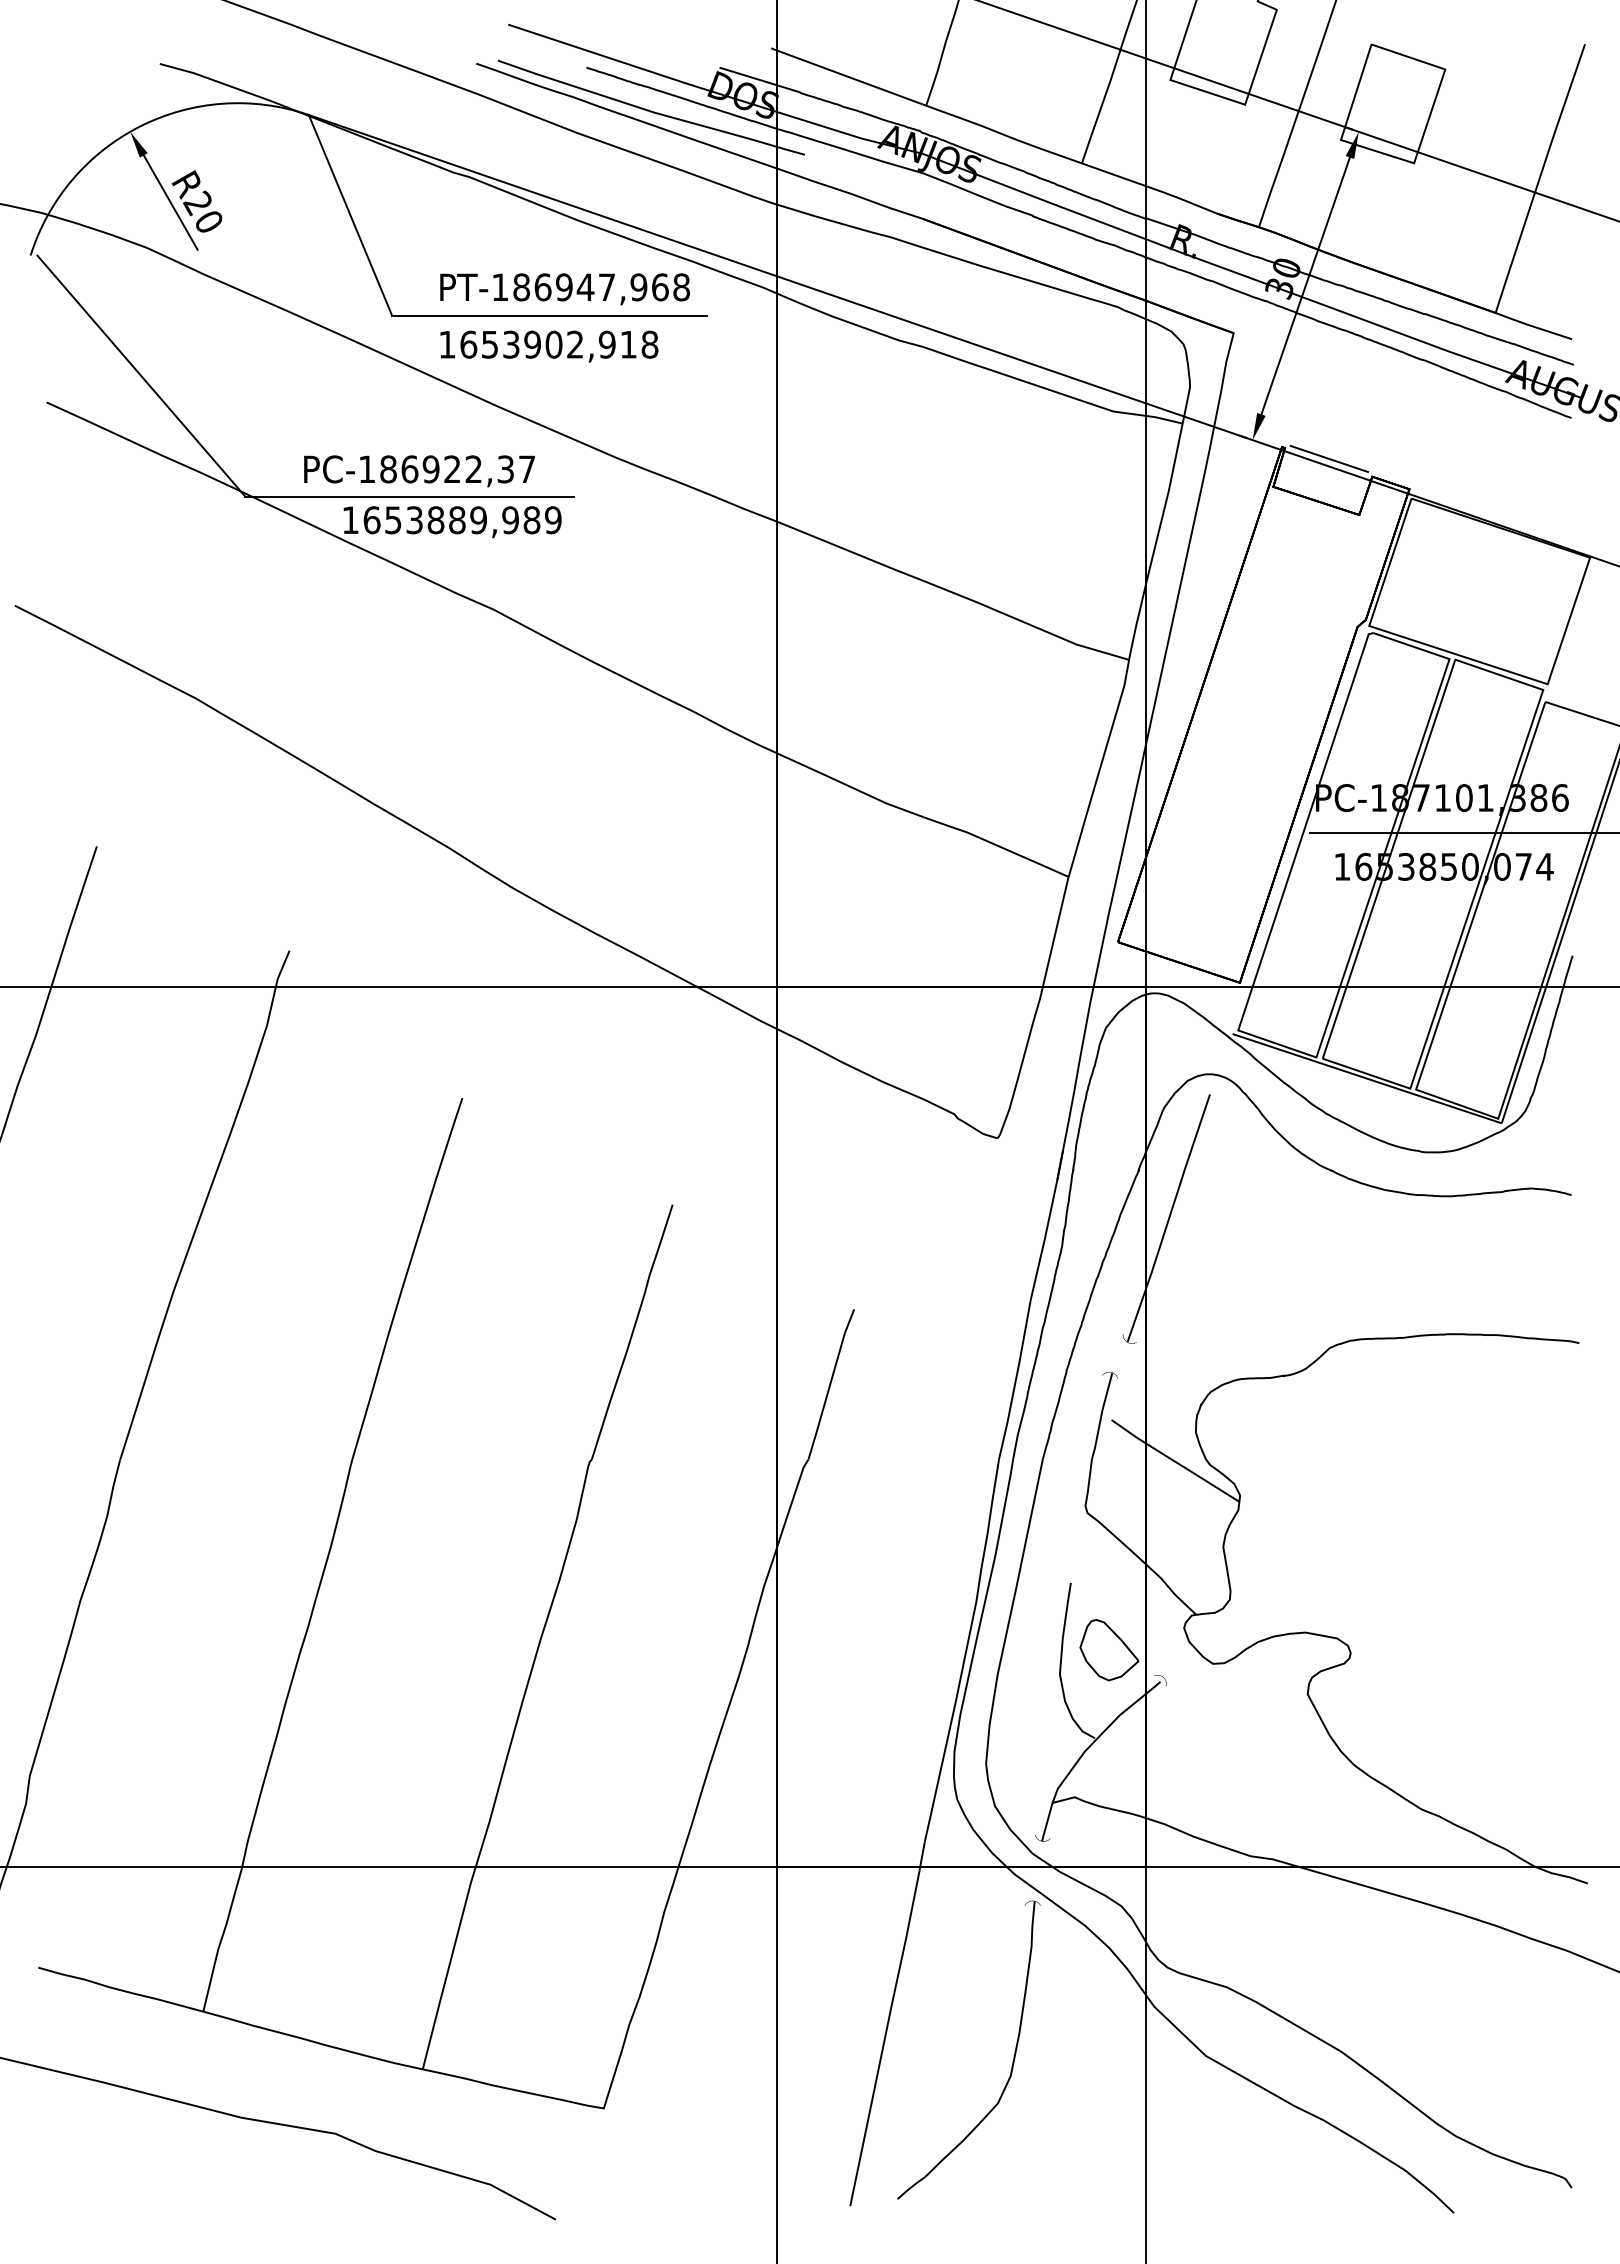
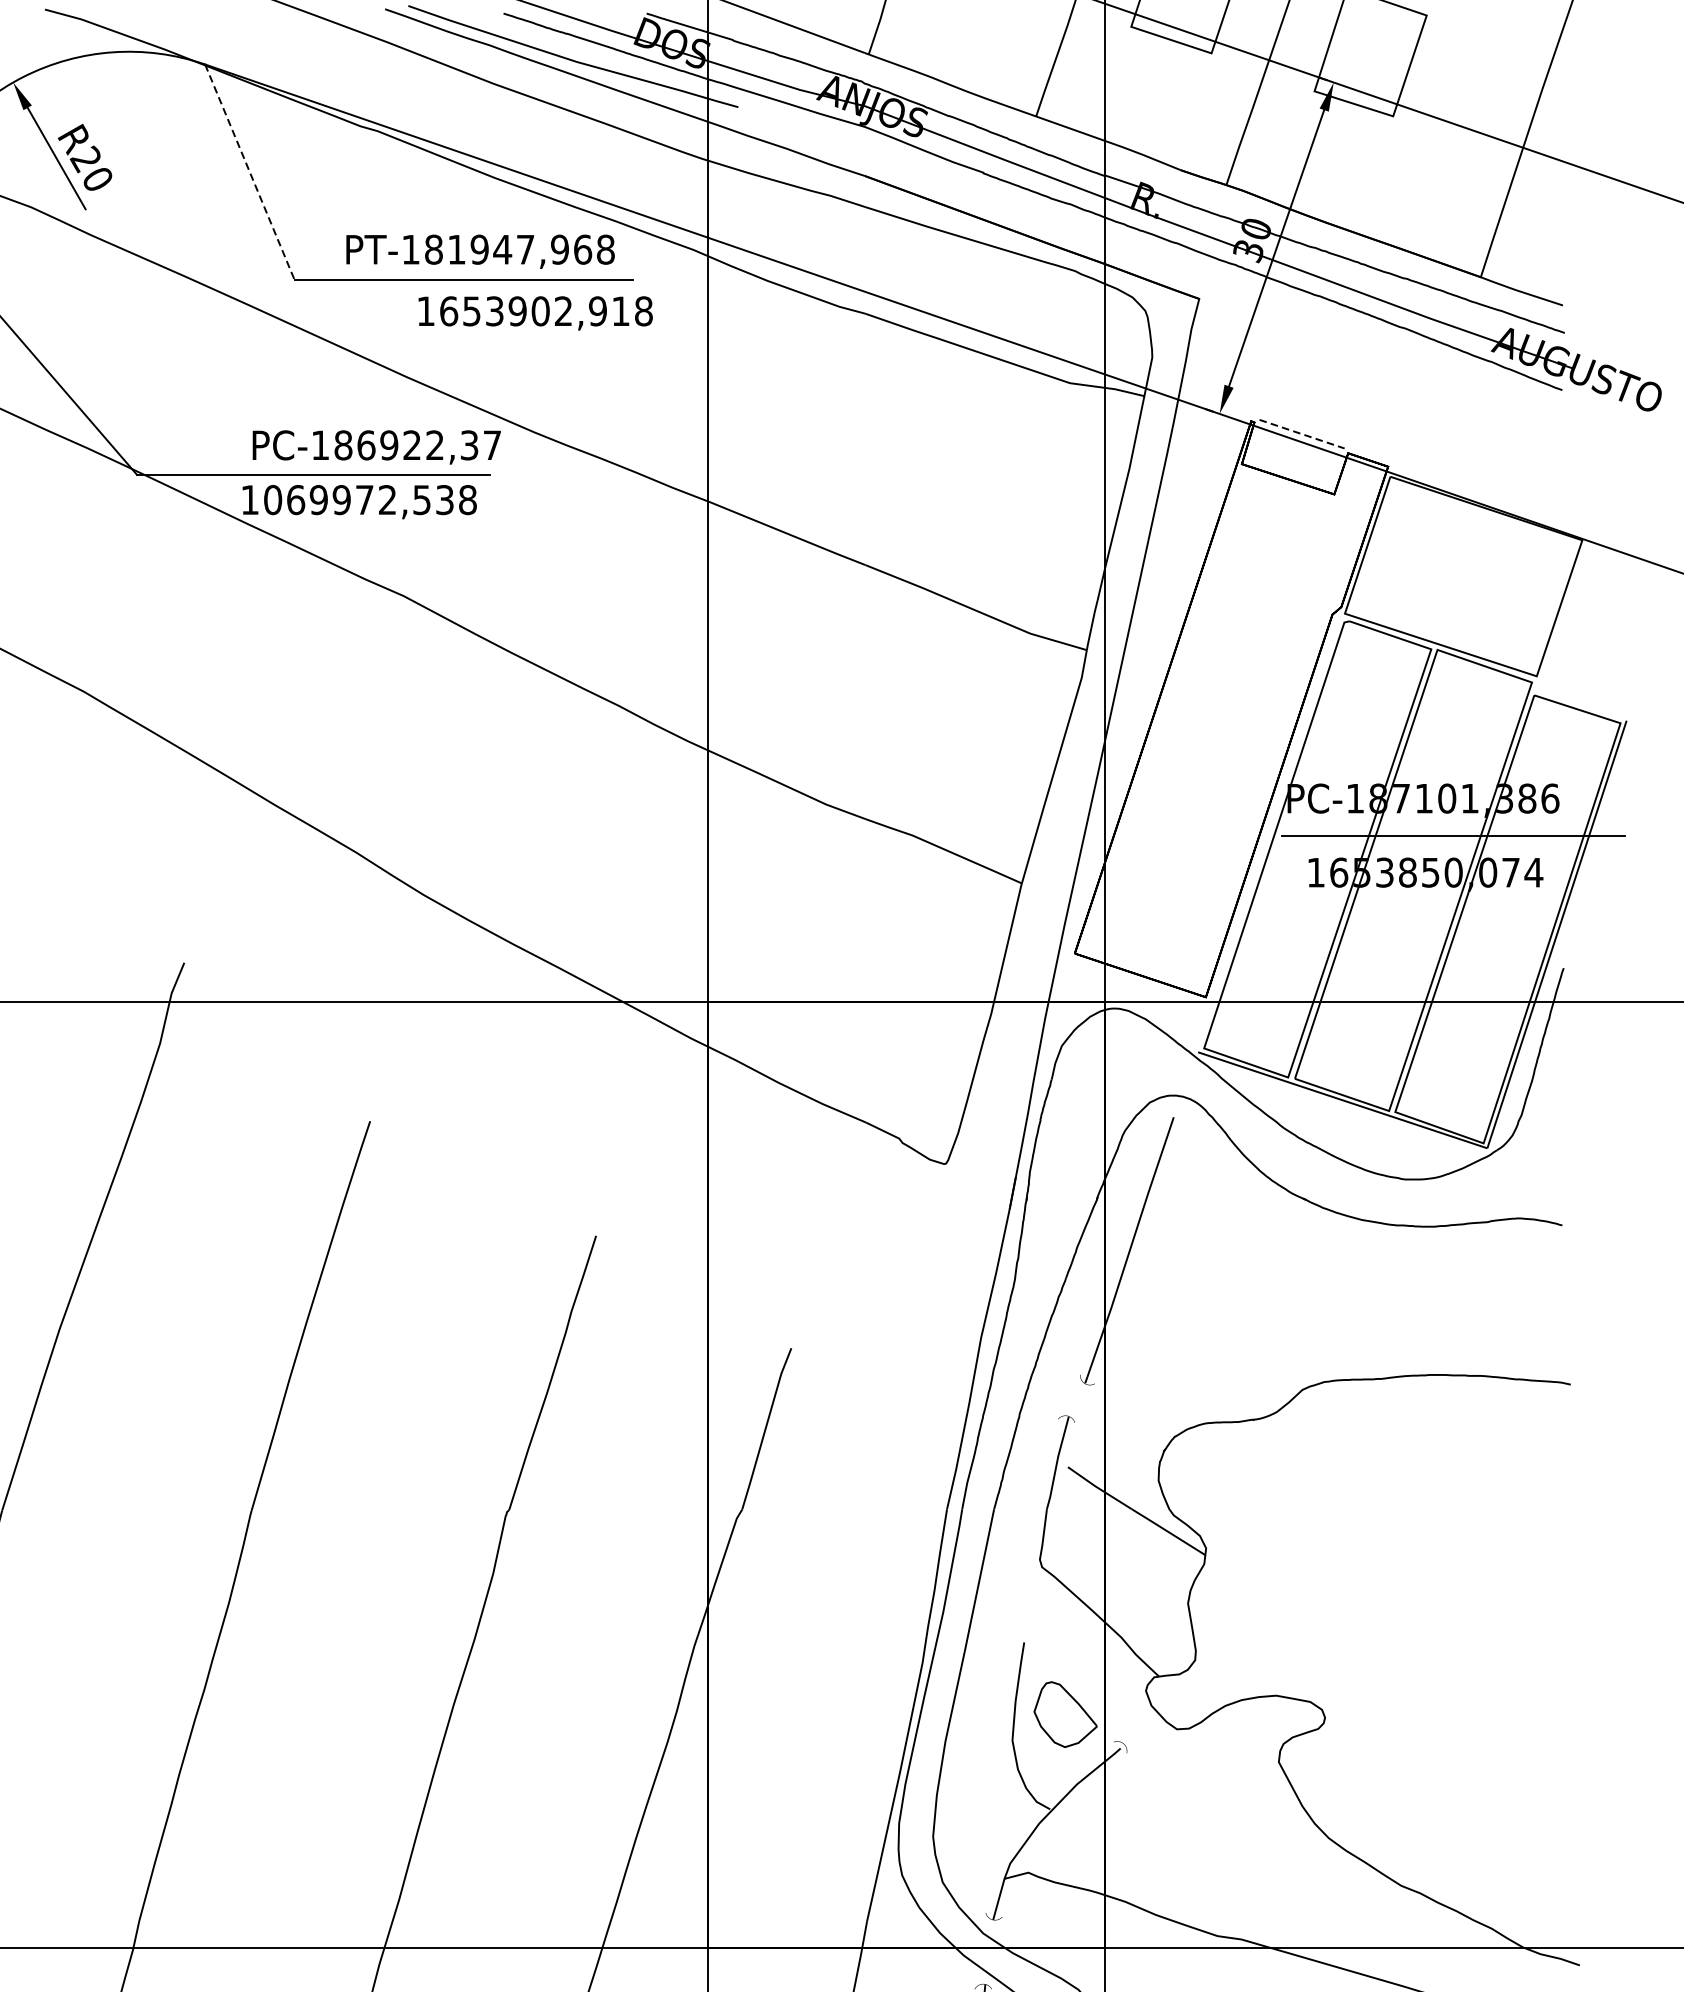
line: (350, 215) -> (249, 172), solid -> dashed
text: (542, 287) -> (456, 249), PT-186947,968 -> PT-181947,968
text: (549, 346) -> (535, 313), moved
line: (1329, 458) -> (1302, 433), solid -> dashed
text: (419, 471) -> (376, 447), moved
text: (462, 520) -> (370, 500), 1653889,989 -> 1069972,538

